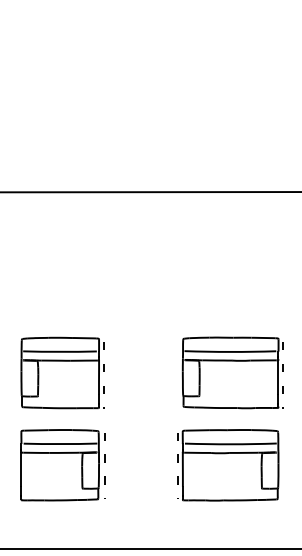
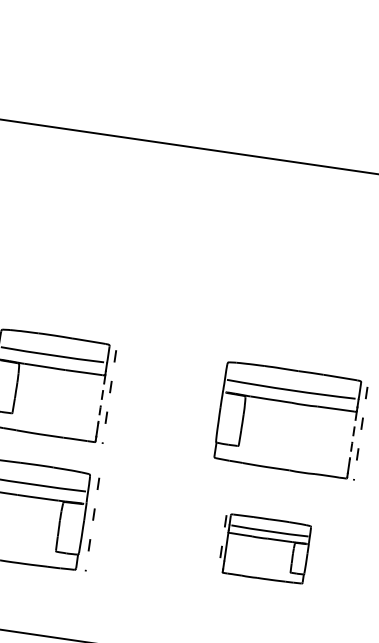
line: (99, 377) -> (102, 399), solid -> dashed
line: (278, 377) -> (353, 435), solid -> dashed
part: (228, 465) -> (265, 549), size x0.6

